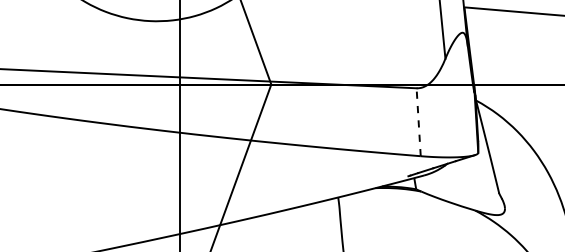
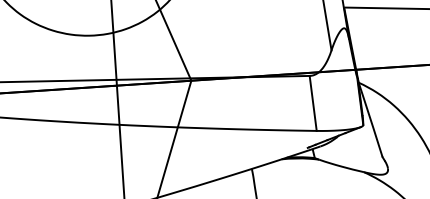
line: (418, 121) -> (313, 102), dashed -> solid

